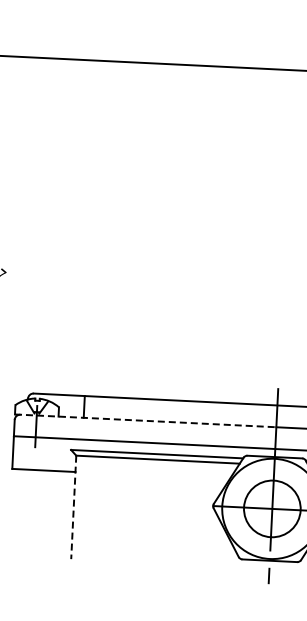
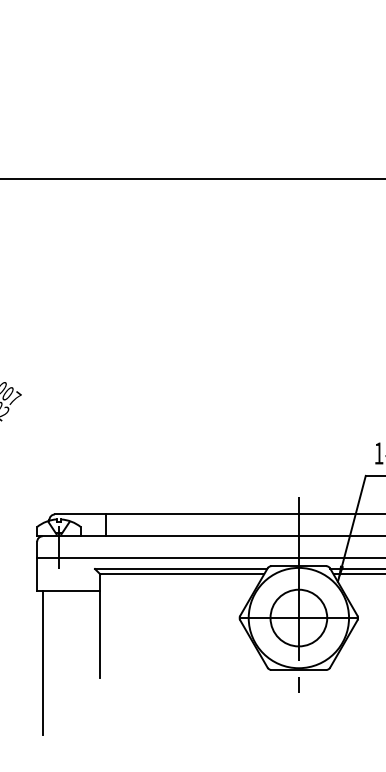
line: (146, 421) -> (168, 536), dashed -> solid
line: (73, 507) -> (100, 626), dashed -> solid
line: (14, 540) -> (42, 662), added

